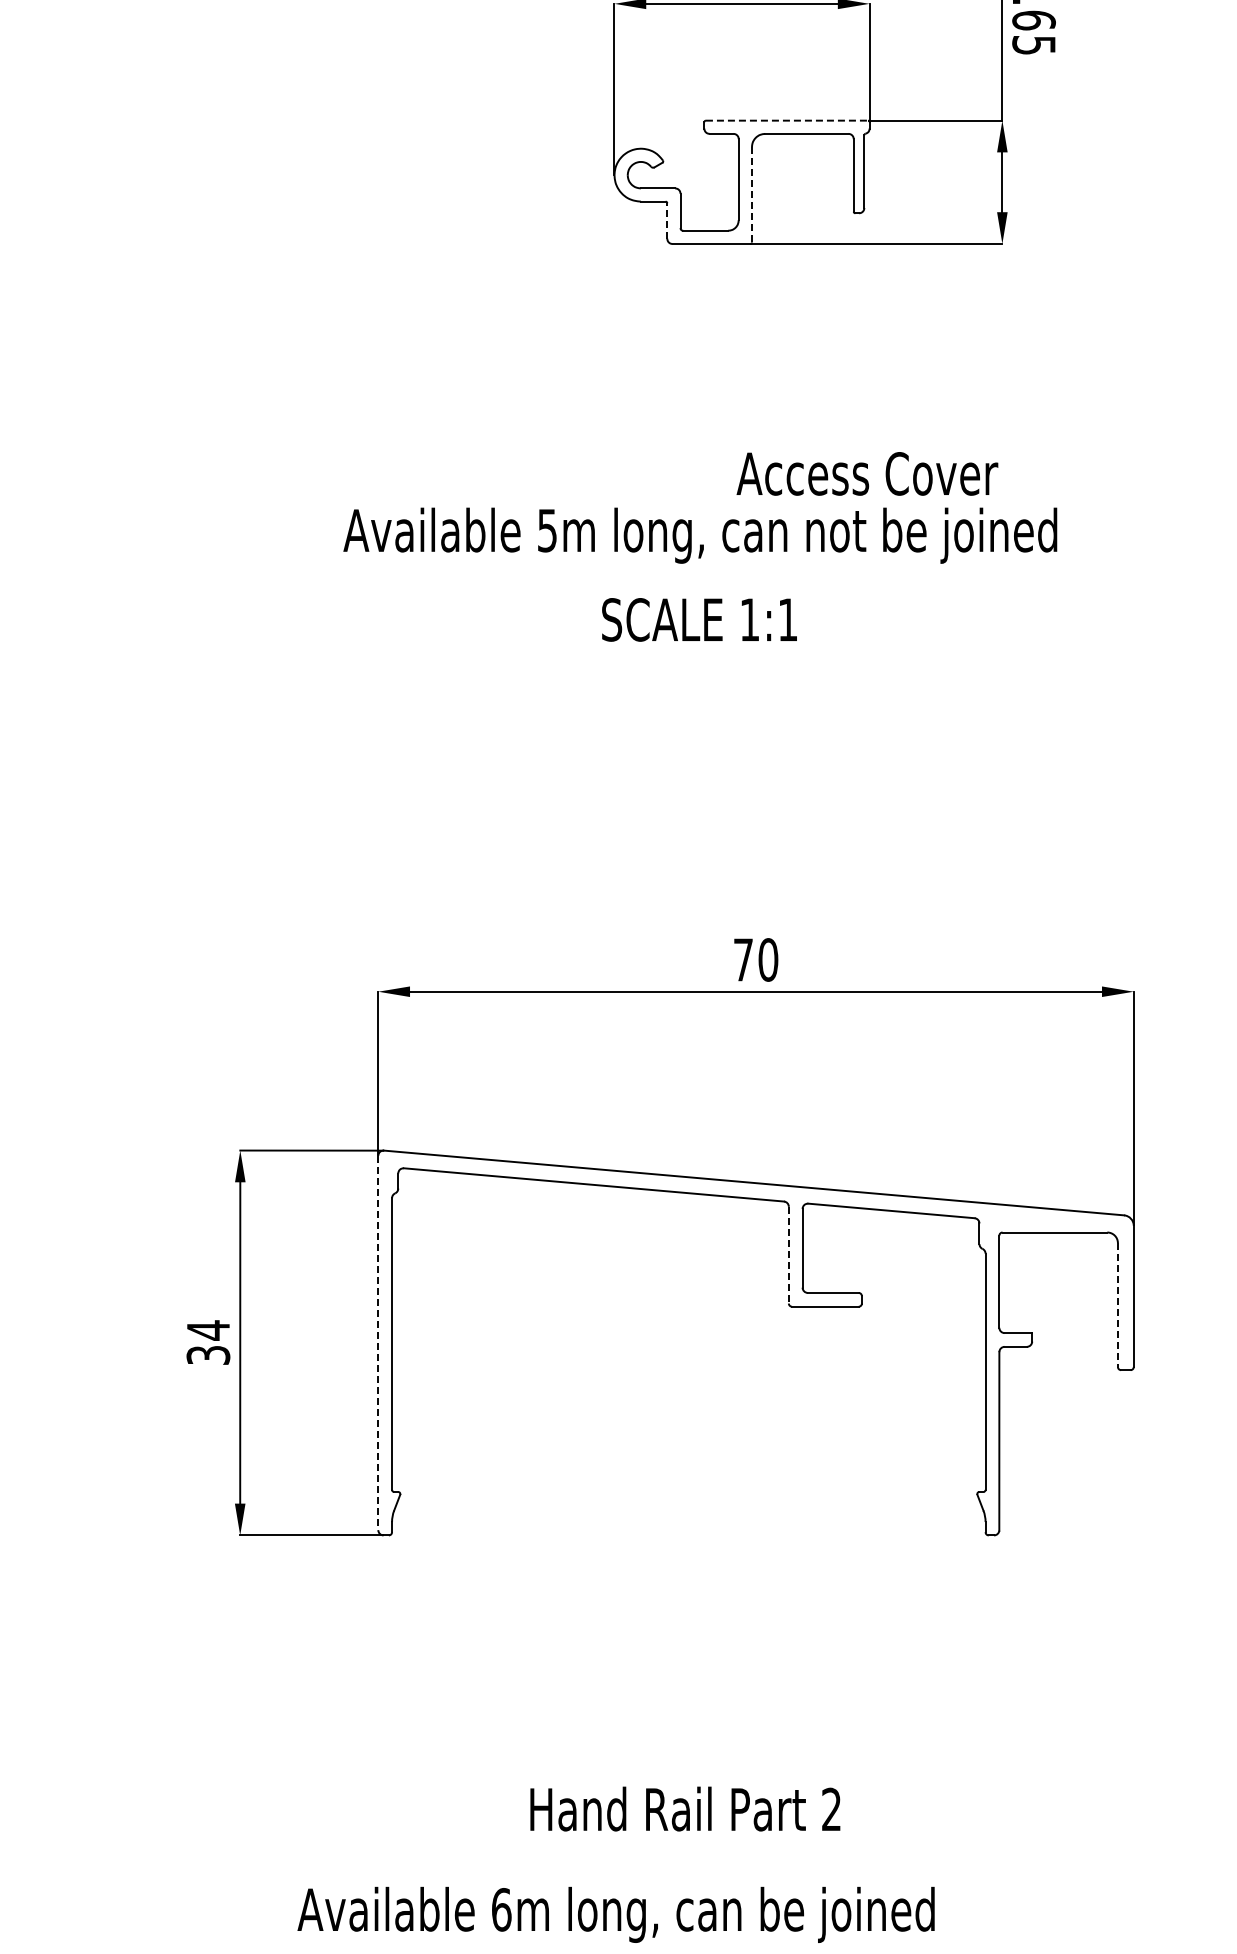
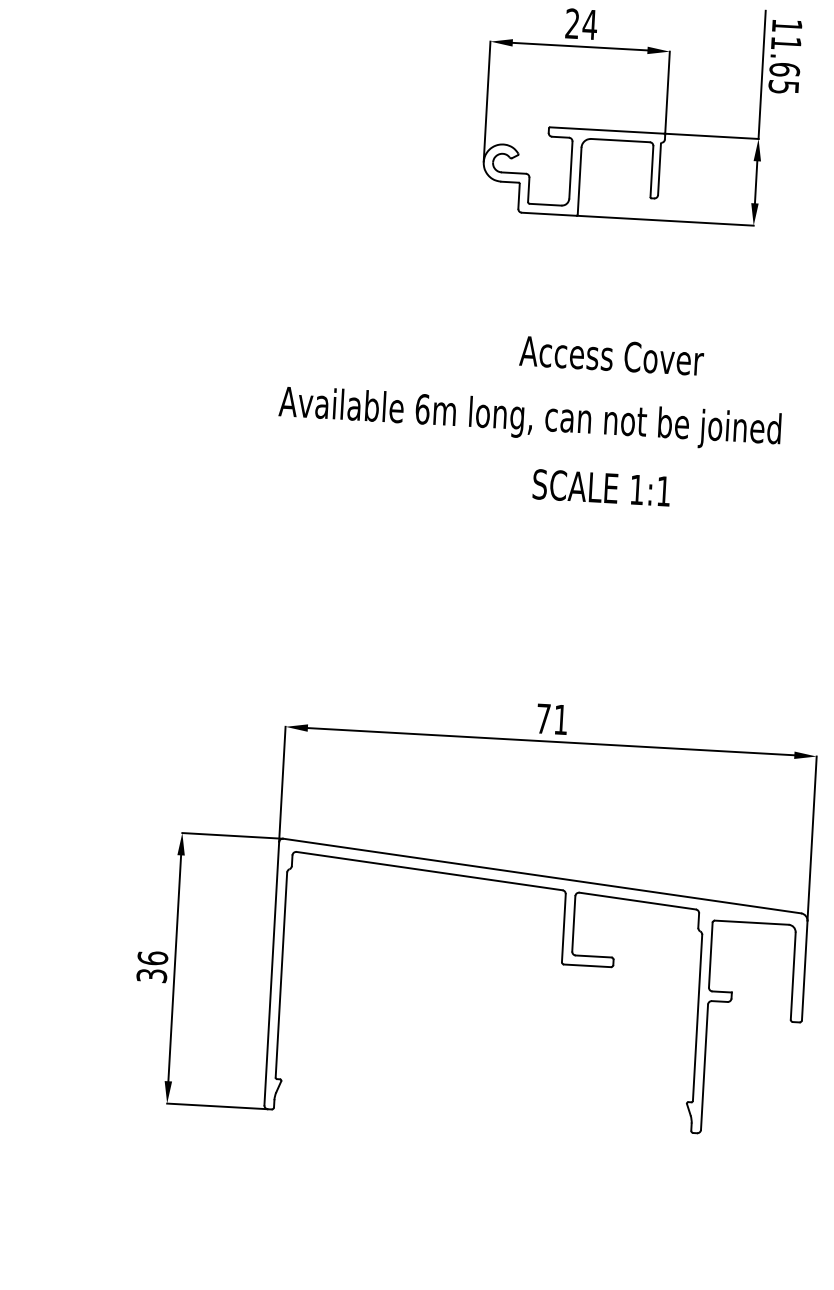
line: (787, 120) -> (607, 130), dashed -> solid
line: (751, 194) -> (579, 181), dashed -> solid
line: (667, 220) -> (519, 196), dashed -> solid
text: (867, 473) -> (611, 355), moved
text: (547, 530) -> (422, 409), 5m -> 6m
text: (699, 619) -> (601, 487), moved
text: (768, 959) -> (561, 719), 70 -> 71
line: (788, 1255) -> (563, 928), dashed -> solid
line: (1117, 1305) -> (792, 976), dashed -> solid
text: (208, 1330) -> (152, 958), 34 -> 36
line: (378, 1343) -> (271, 974), dashed -> solid

